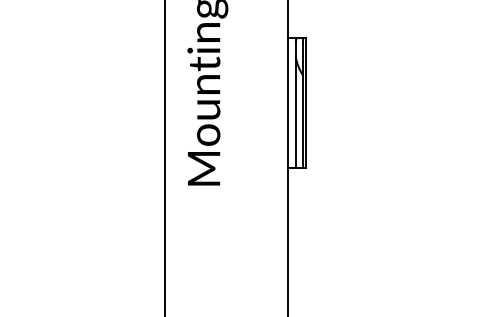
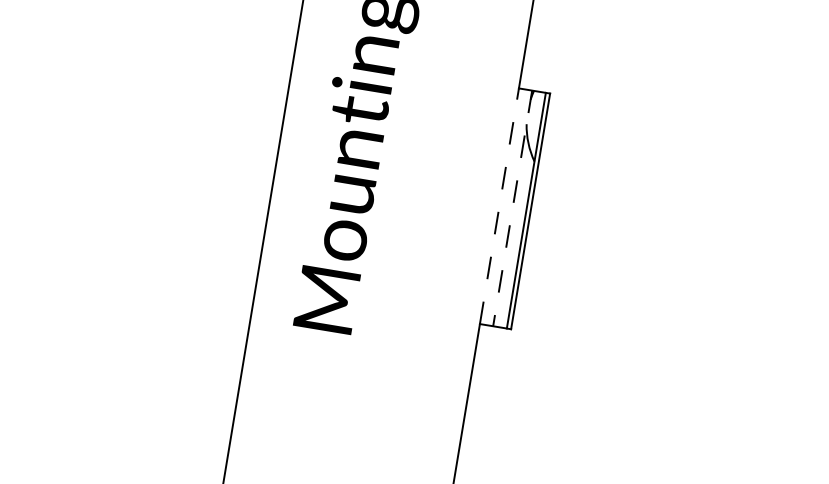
line: (288, 102) -> (499, 205), solid -> dashed
line: (295, 103) -> (512, 209), solid -> dashed

